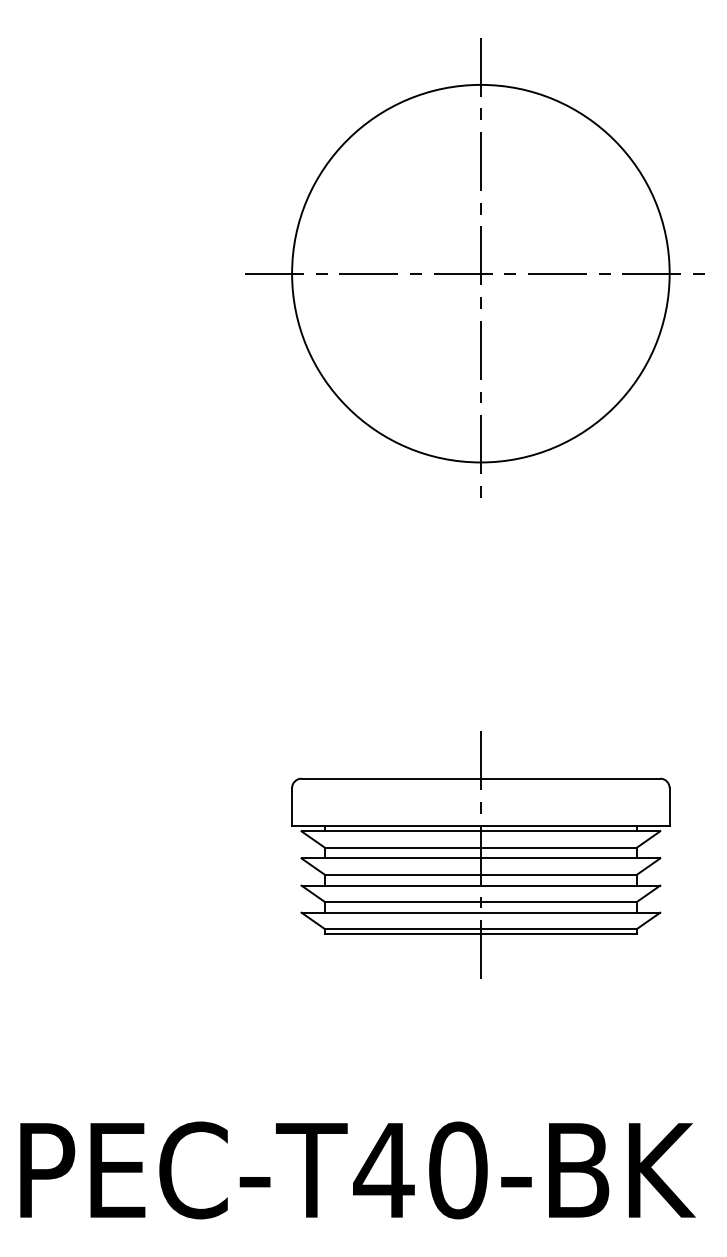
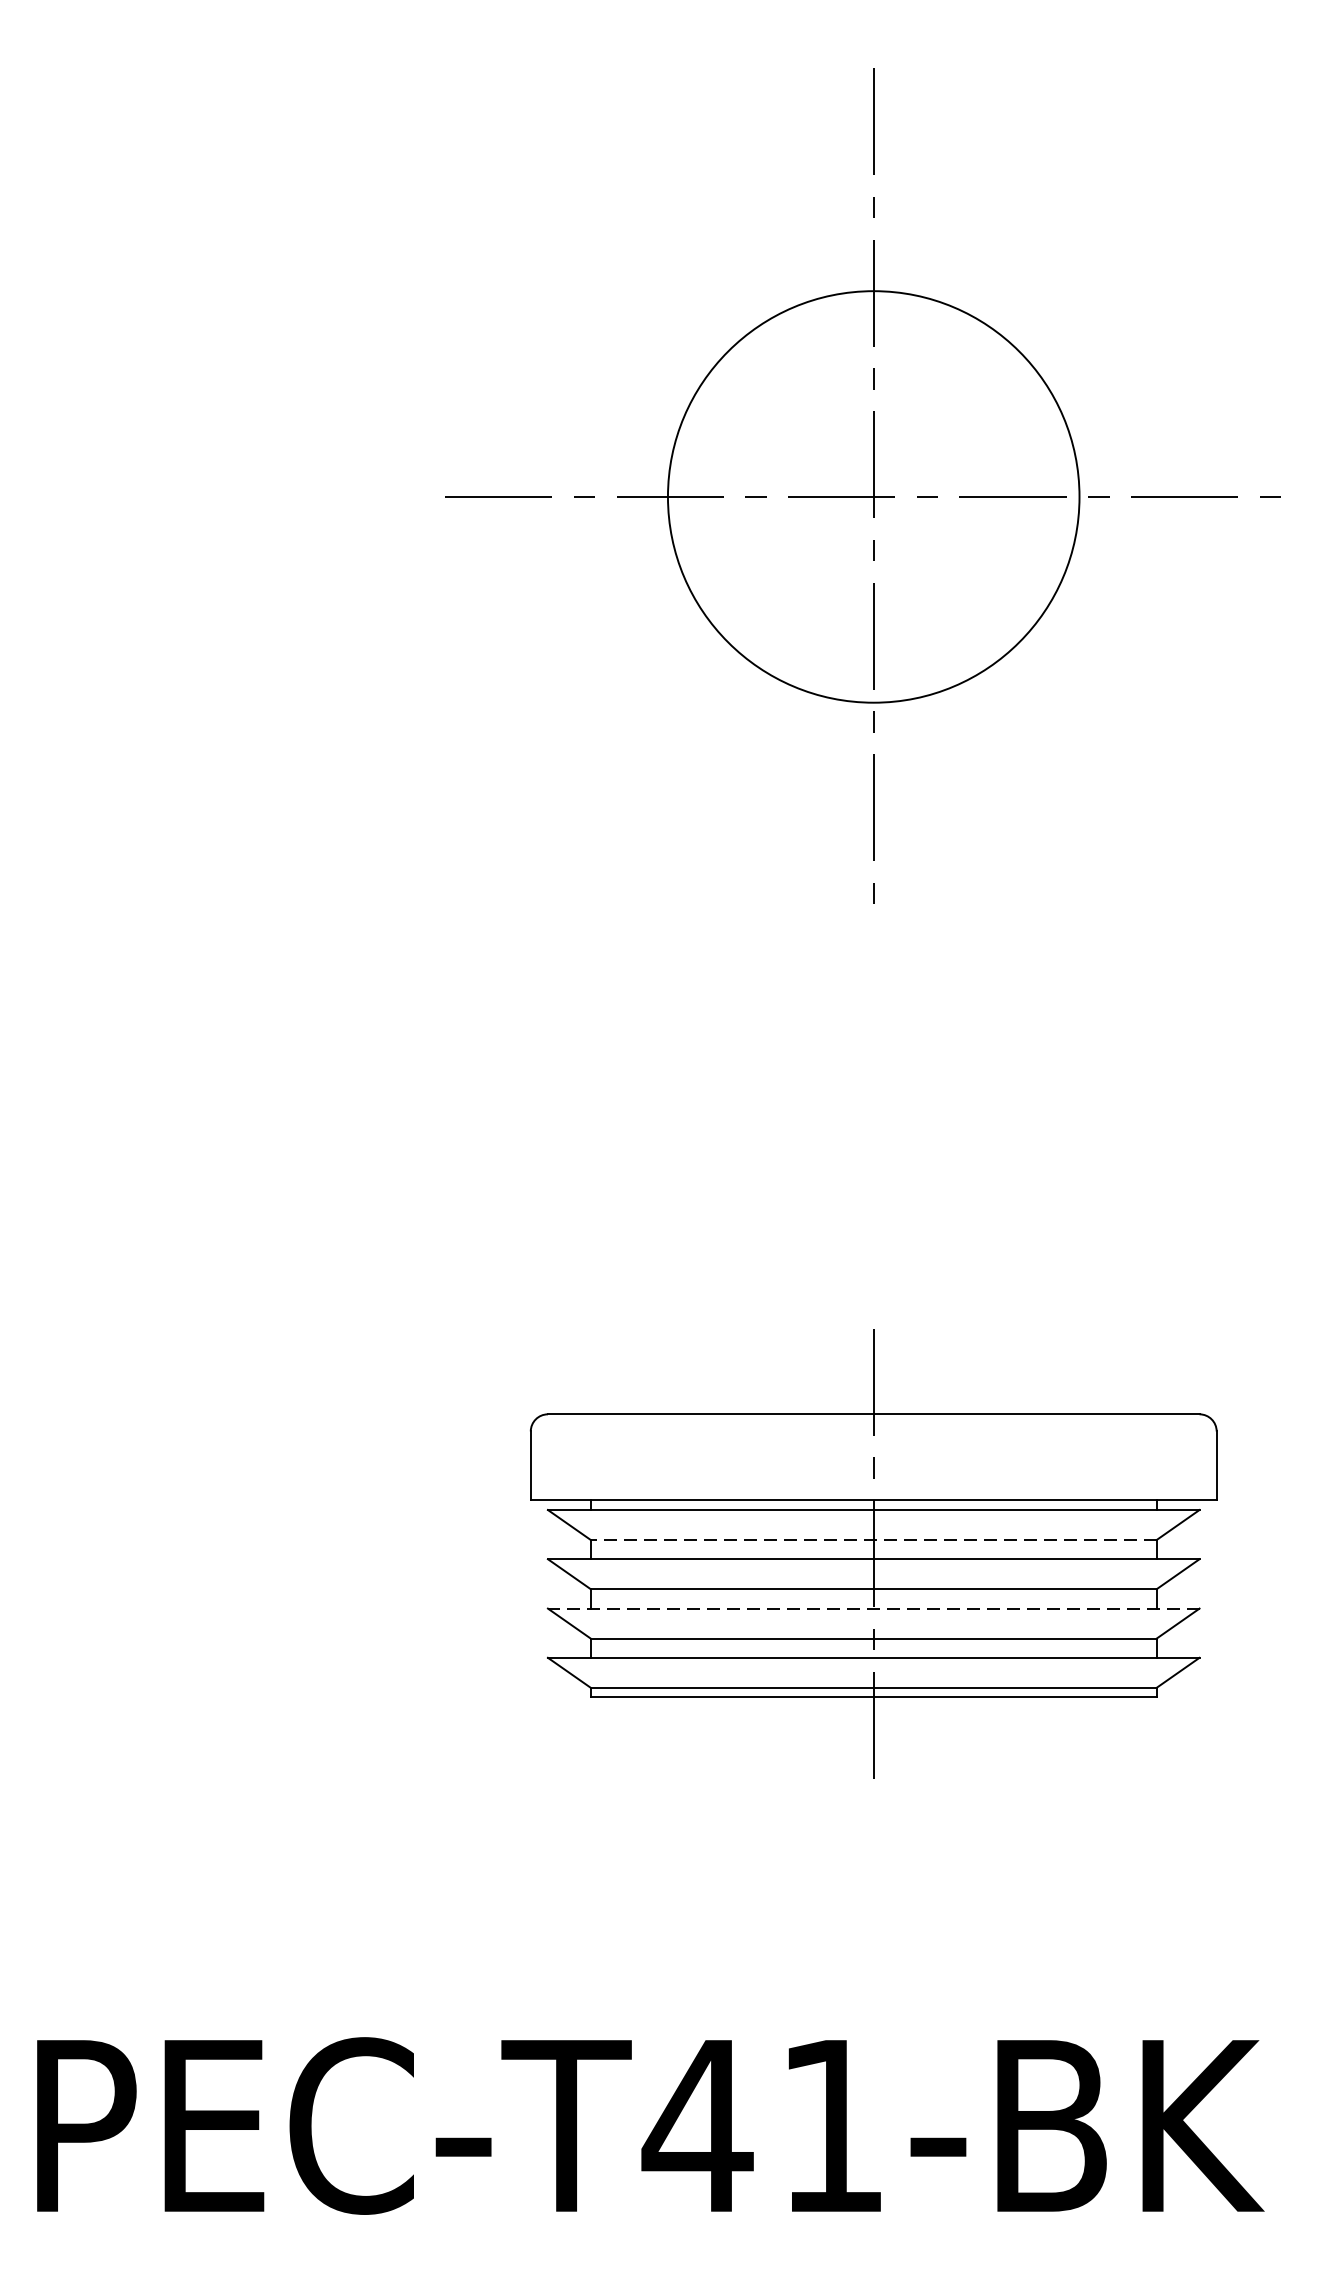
circle: (480, 273) -> (873, 496), size x0.6
line: (480, 847) -> (873, 1539), solid -> dashed
line: (480, 885) -> (873, 1608), solid -> dashed
text: (458, 1170) -> (833, 2126), PEC-T40-BK -> PEC-T41-BK

